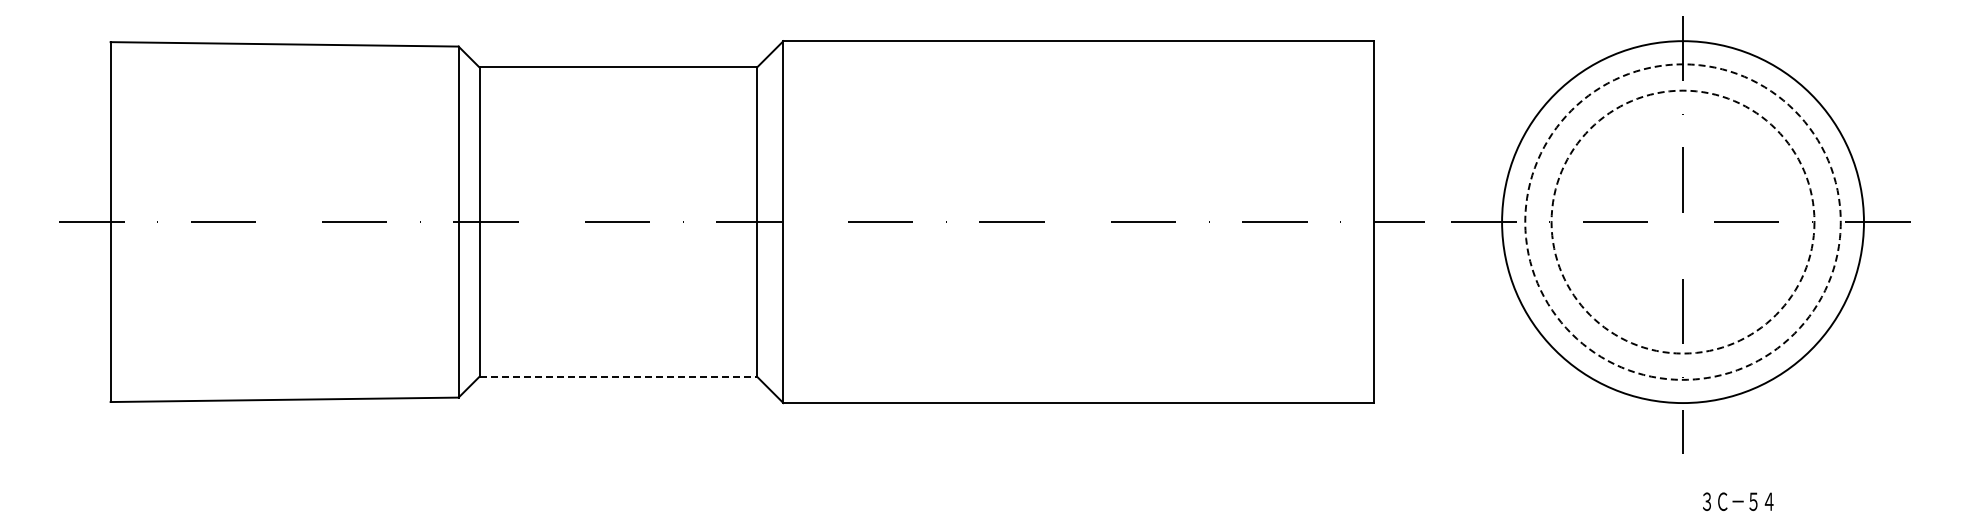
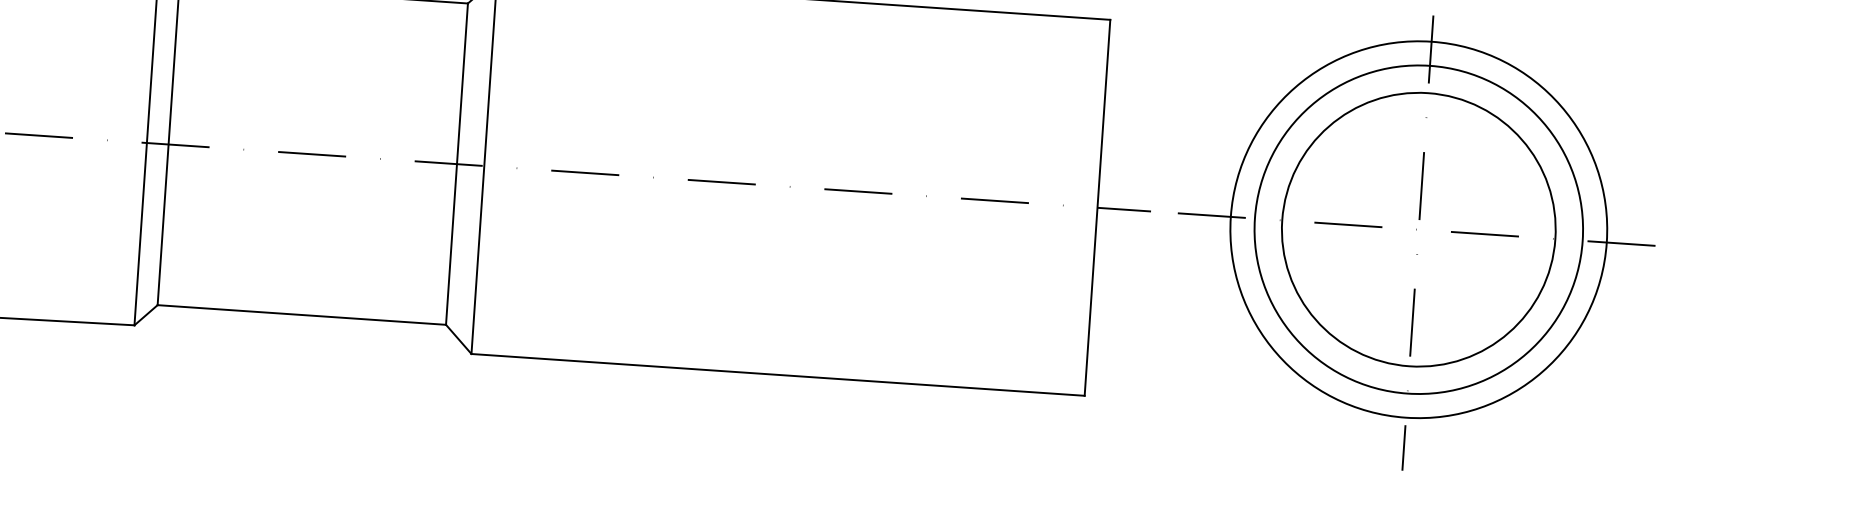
circle: (1682, 221) -> (1418, 229), dashed -> solid
circle: (1682, 221) -> (1418, 229), dashed -> solid
line: (618, 376) -> (302, 314), dashed -> solid

